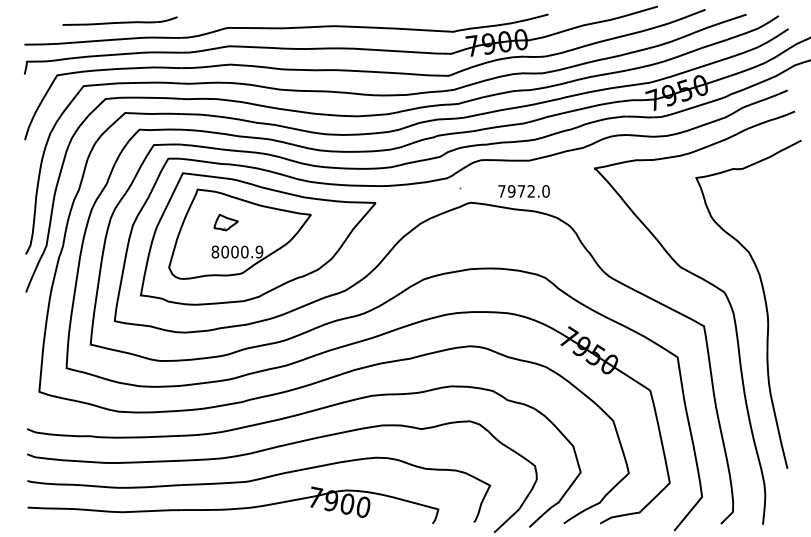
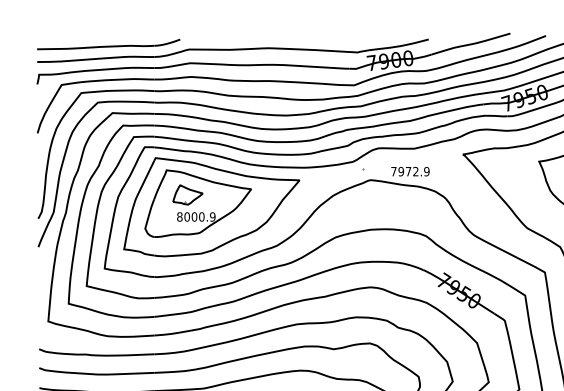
part: (119, 20) -> (108, 43), size x1.67
text: (545, 191) -> (426, 171), 7972.0 -> 7972.9
part: (225, 222) -> (187, 194), size x1.67

